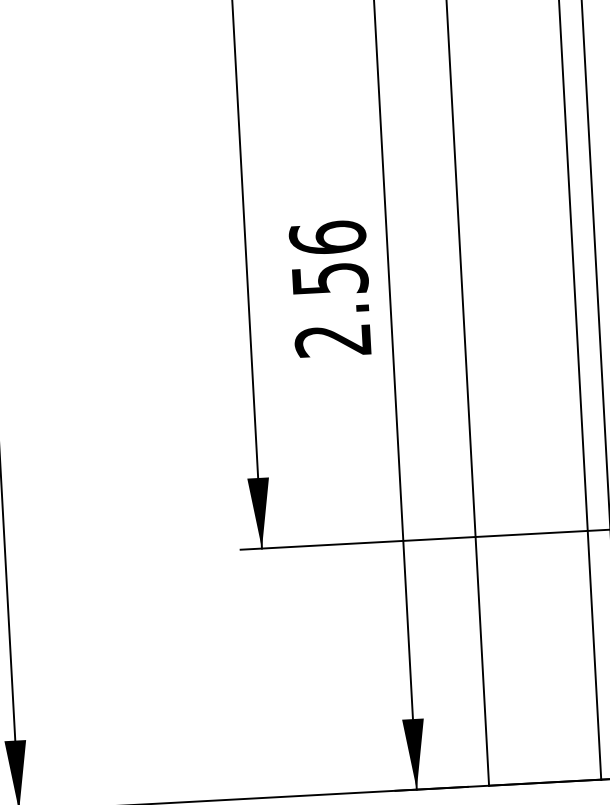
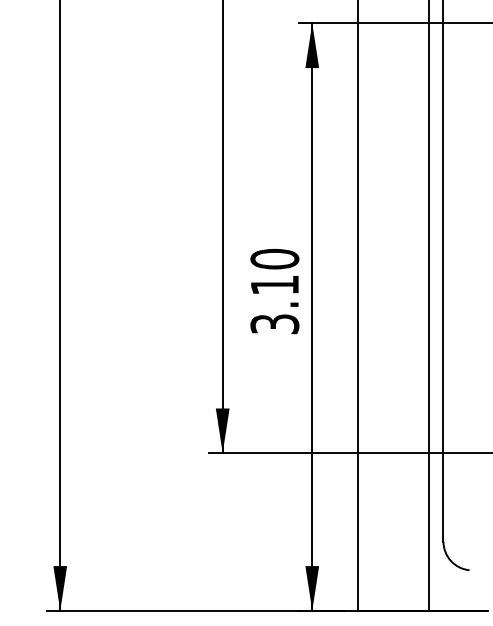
text: (329, 288) -> (274, 291), 2.56 -> 3.10

